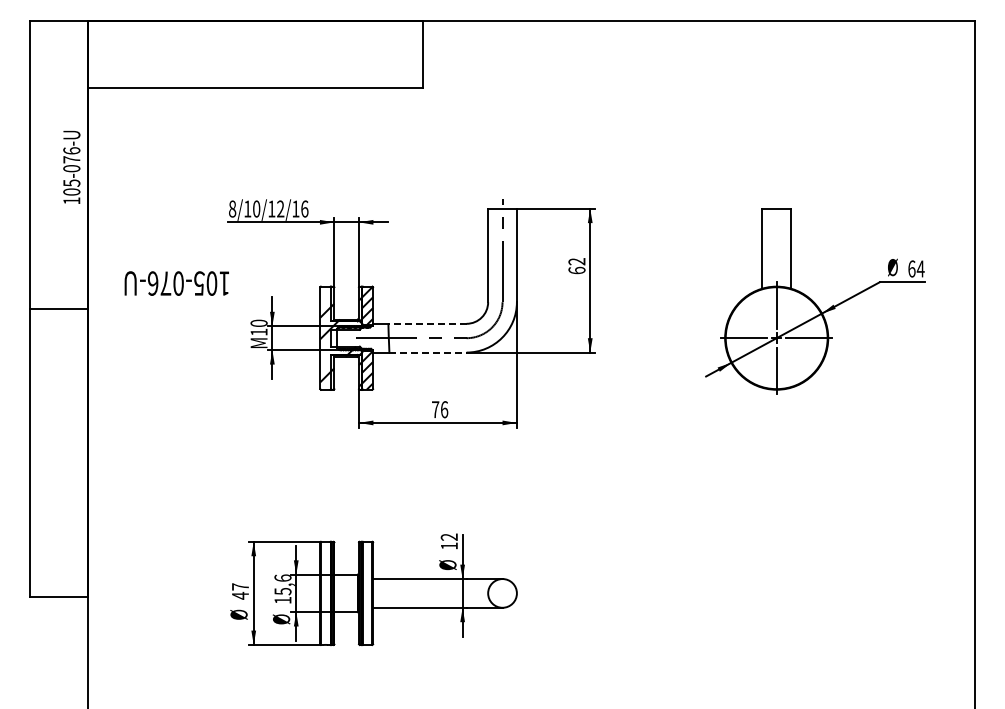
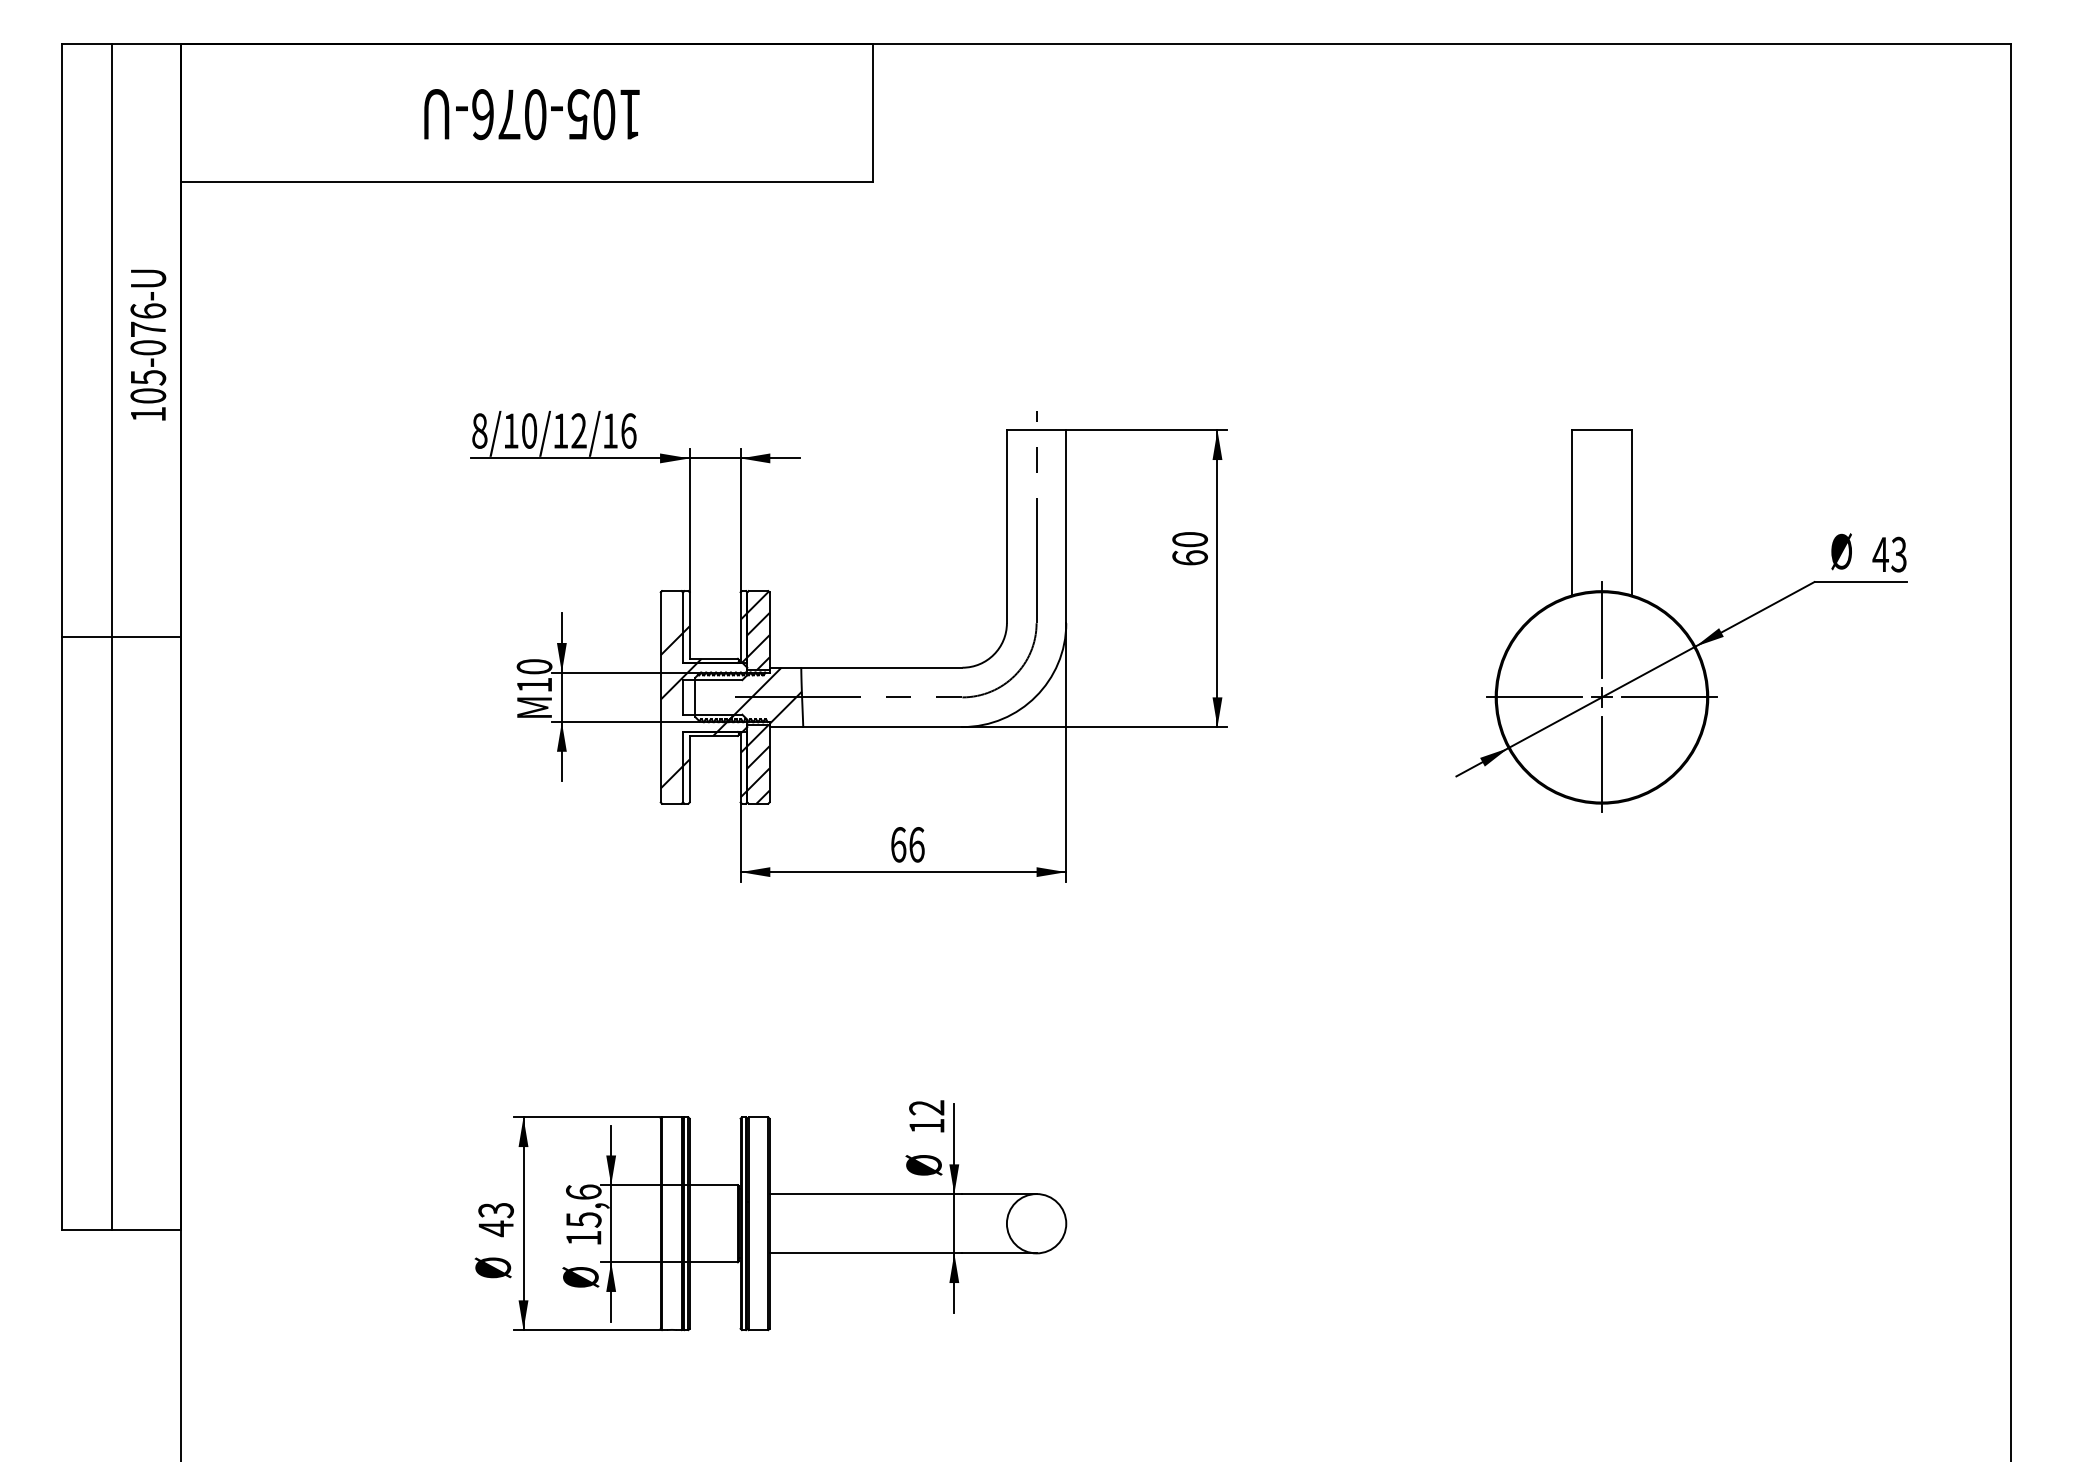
text: (576, 261) -> (1189, 539), 62 -> 60
text: (915, 268) -> (1888, 553), 64 -> 43
text: (176, 283) -> (531, 114), moved
line: (54, 308) -> (112, 636), added
line: (427, 323) -> (881, 667), dashed -> solid
hatch: (370, 337) -> (764, 695), added
line: (427, 352) -> (881, 726), dashed -> solid
text: (435, 409) -> (898, 844), 76 -> 66
text: (240, 586) -> (496, 1209), 47 -> 43

